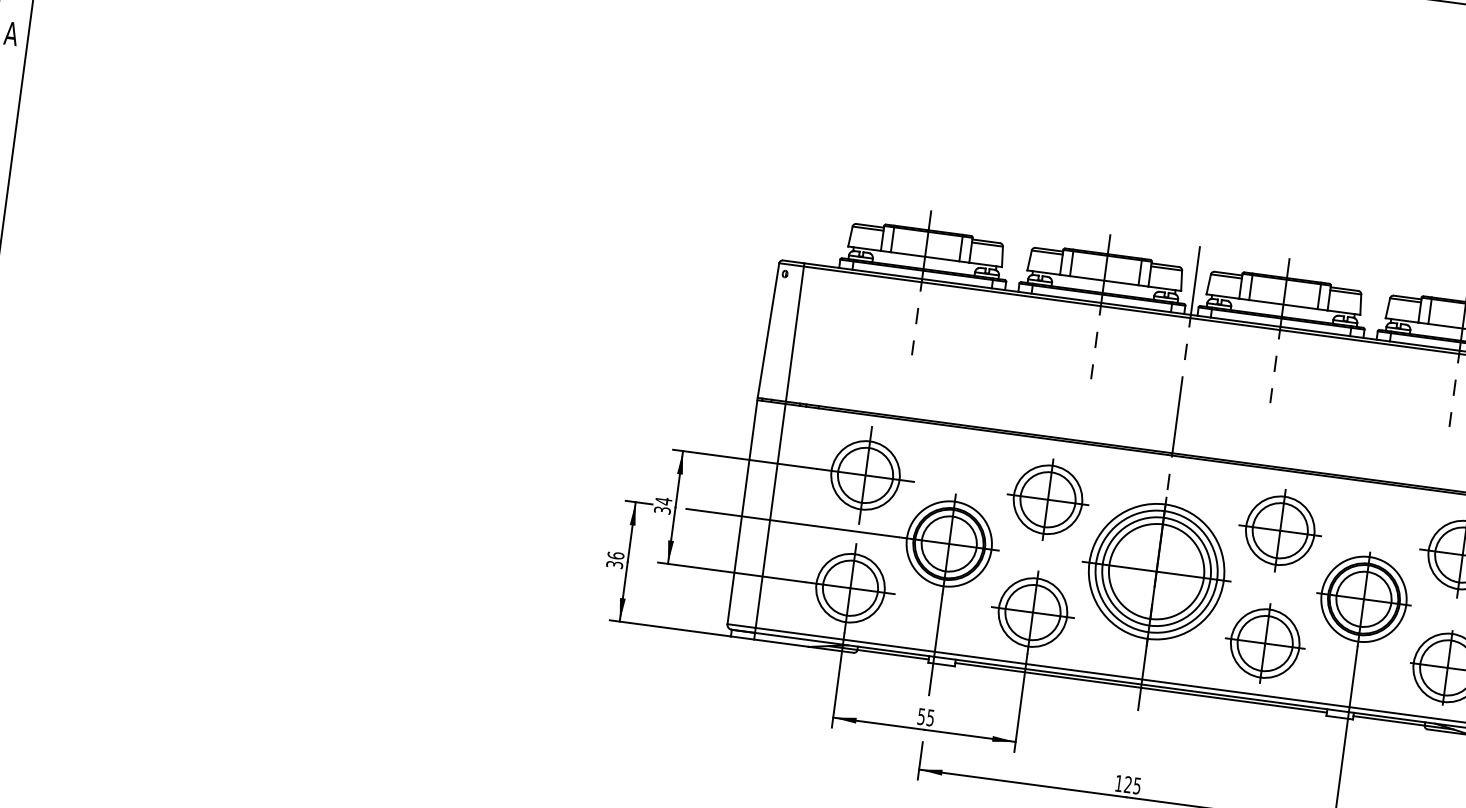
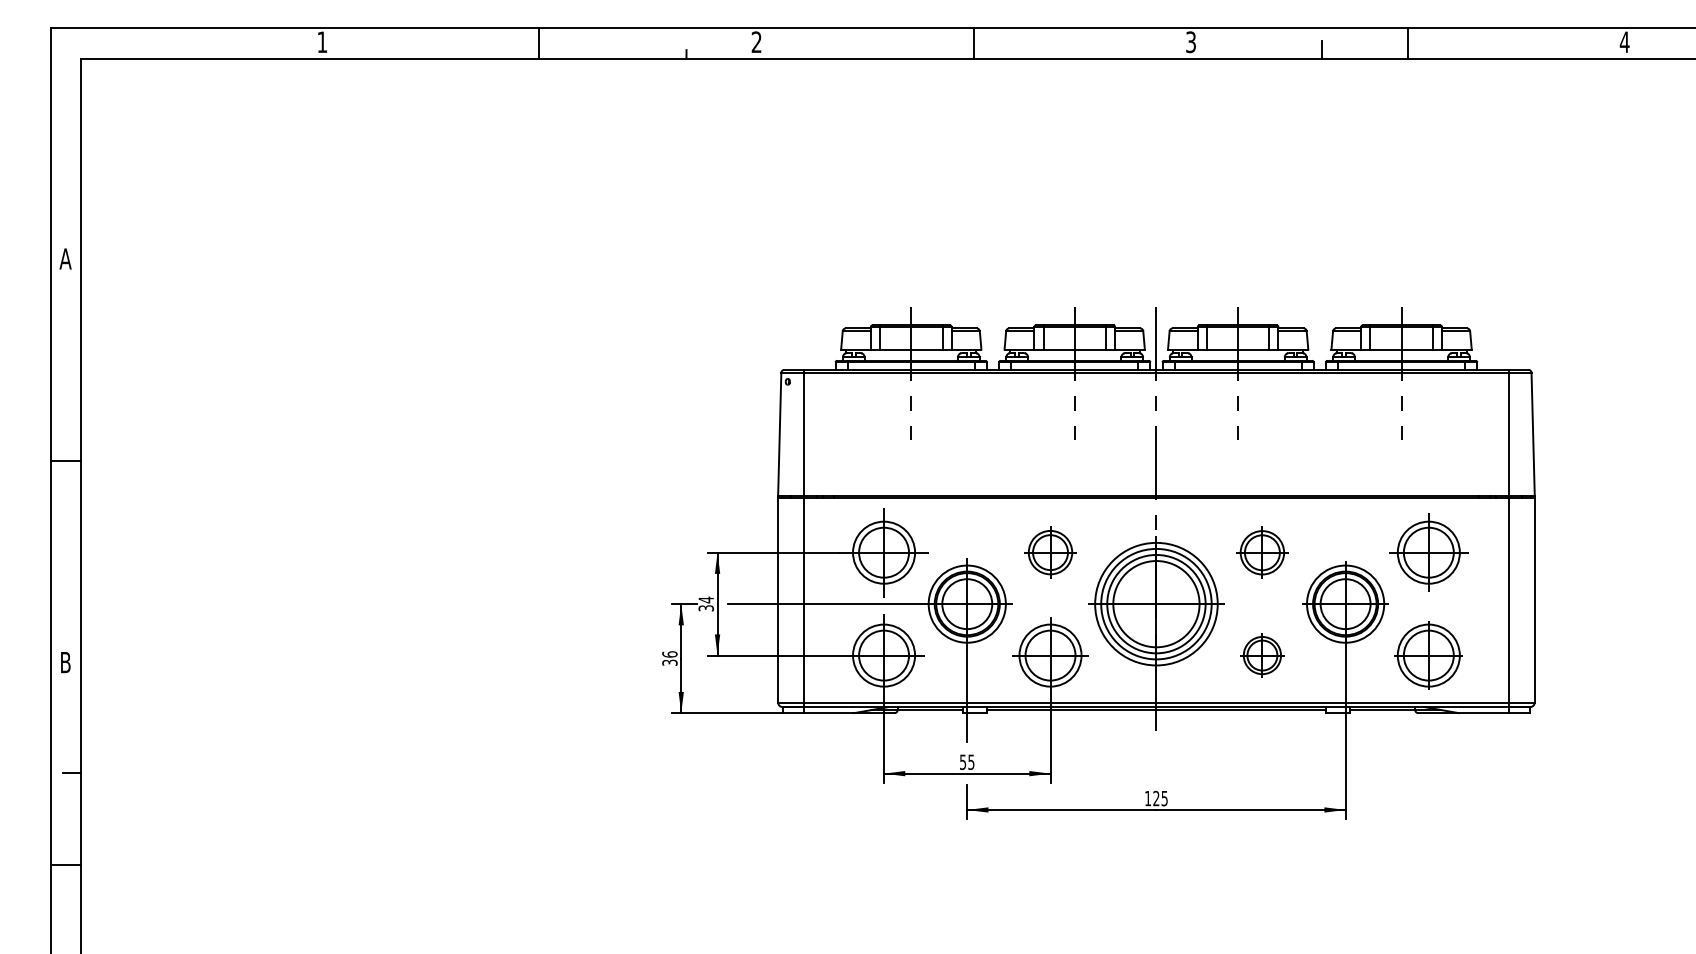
part: (1048, 499) -> (1050, 552), size x0.7
part: (1280, 530) -> (1262, 552), size x0.7
part: (1265, 643) -> (1262, 655), size x0.6

